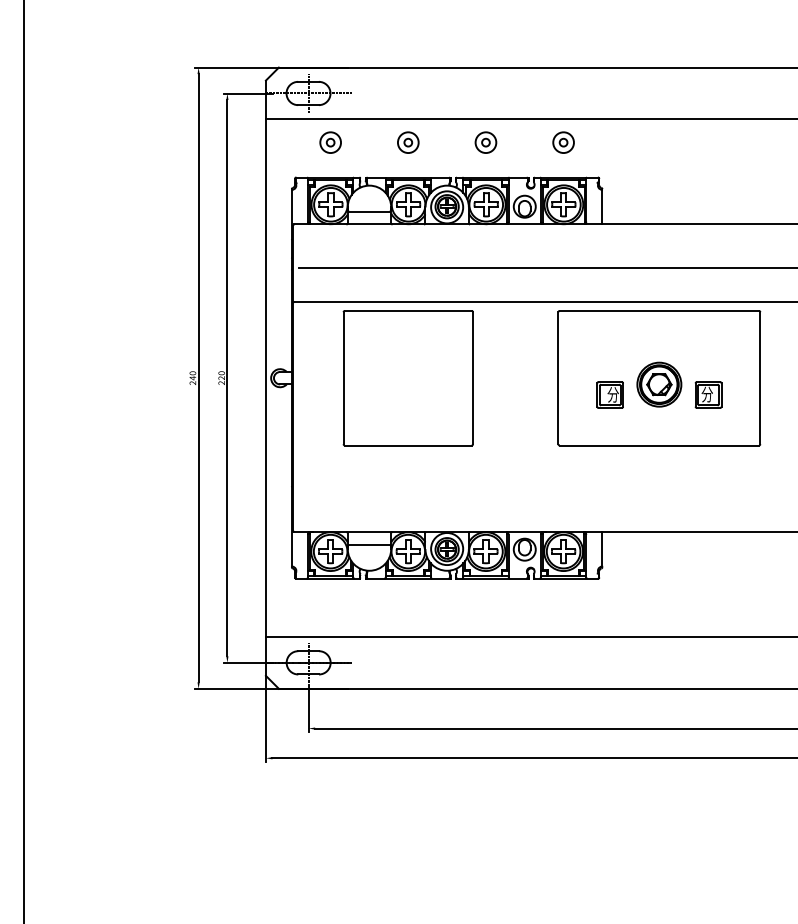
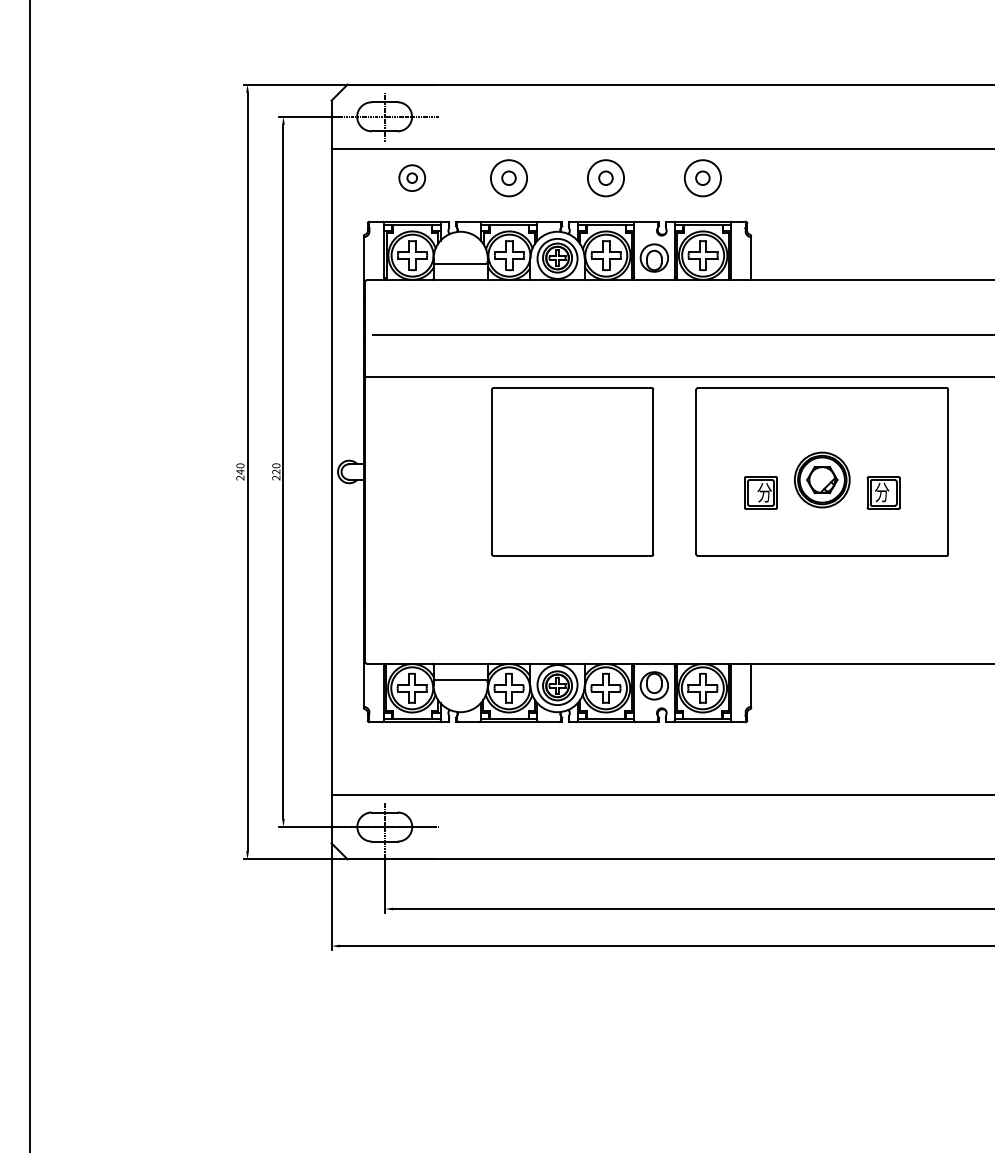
part: (408, 142) -> (509, 177), size x1.4
part: (485, 142) -> (605, 177), size x1.4
part: (563, 142) -> (702, 177), size x1.4
part: (407, 378) -> (571, 472), moved

